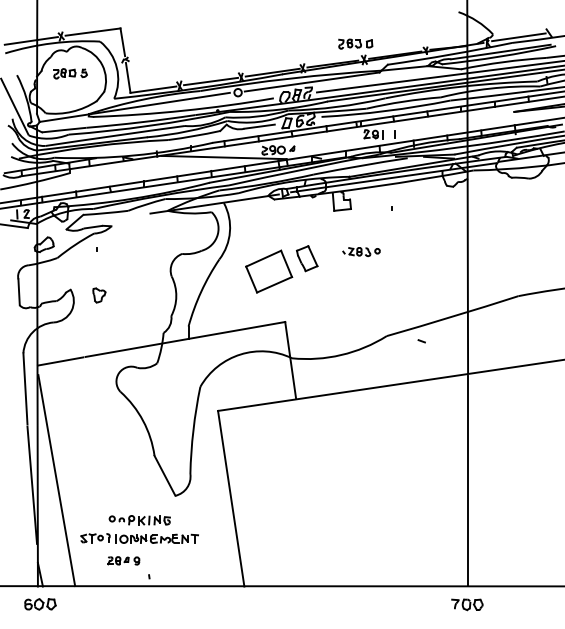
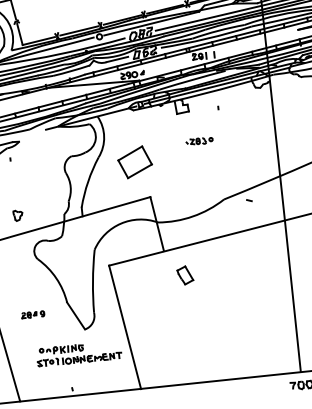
part: (307, 258) -> (185, 275), moved
part: (99, 295) -> (18, 215), moved
part: (139, 538) -> (79, 359), moved
part: (123, 560) -> (32, 314), moved

